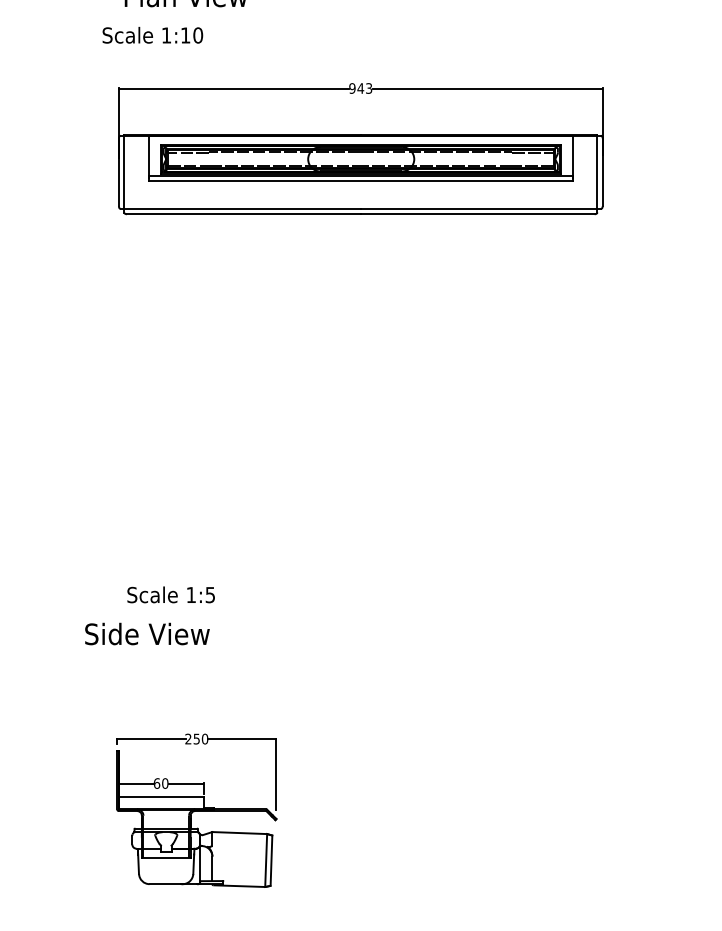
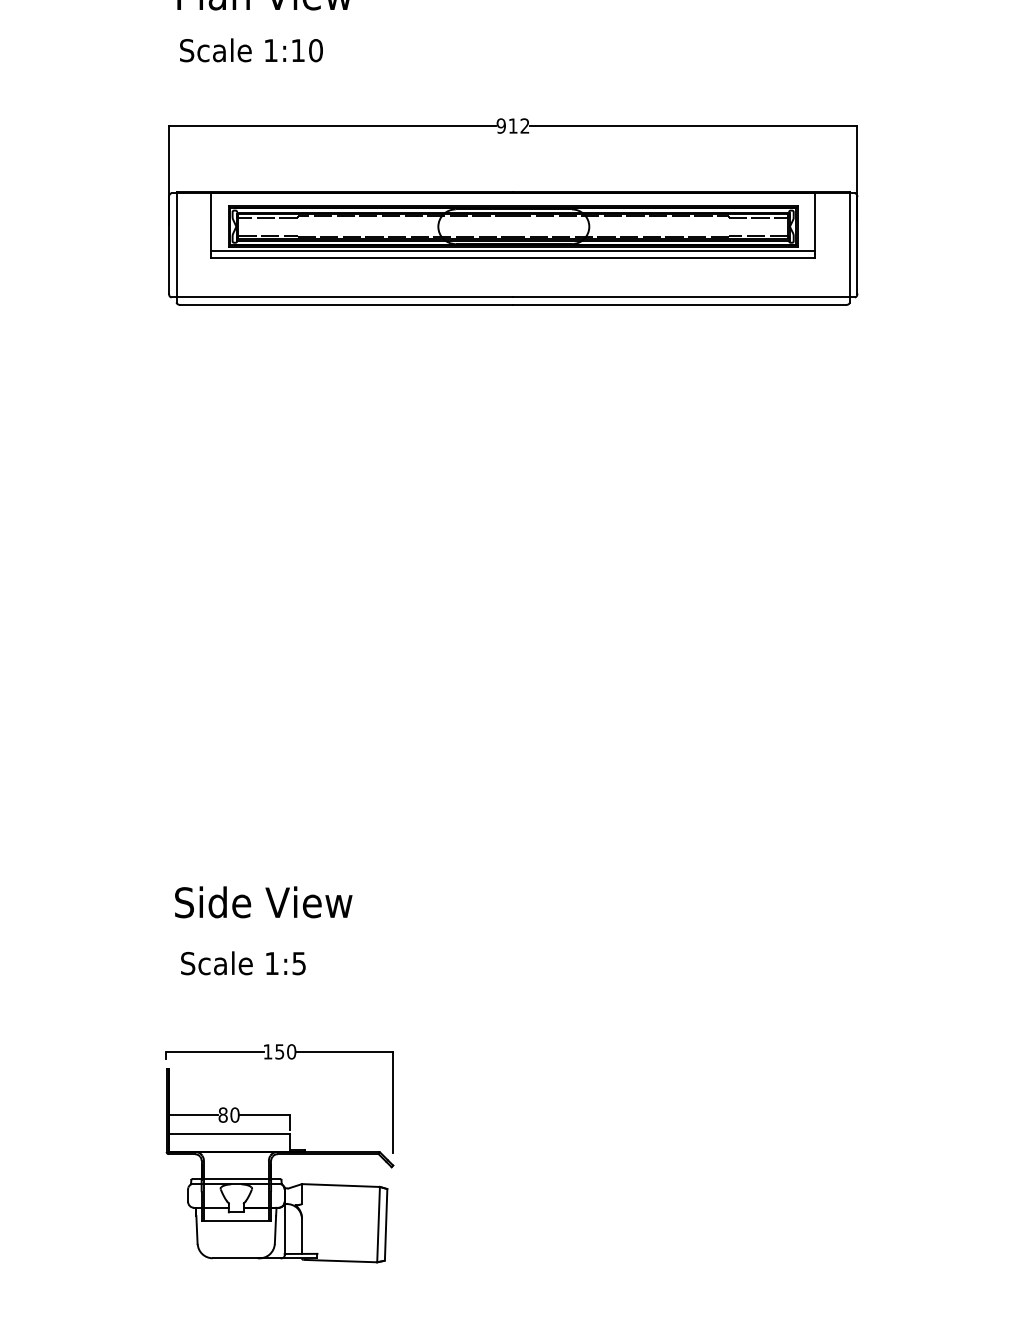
text: (152, 34) -> (250, 49), moved
text: (364, 88) -> (518, 126), 943 -> 912
text: (170, 594) -> (242, 962), moved
text: (147, 633) -> (263, 901), moved
text: (188, 738) -> (268, 1050), 250 -> 150
text: (156, 783) -> (222, 1115), 60 -> 80

